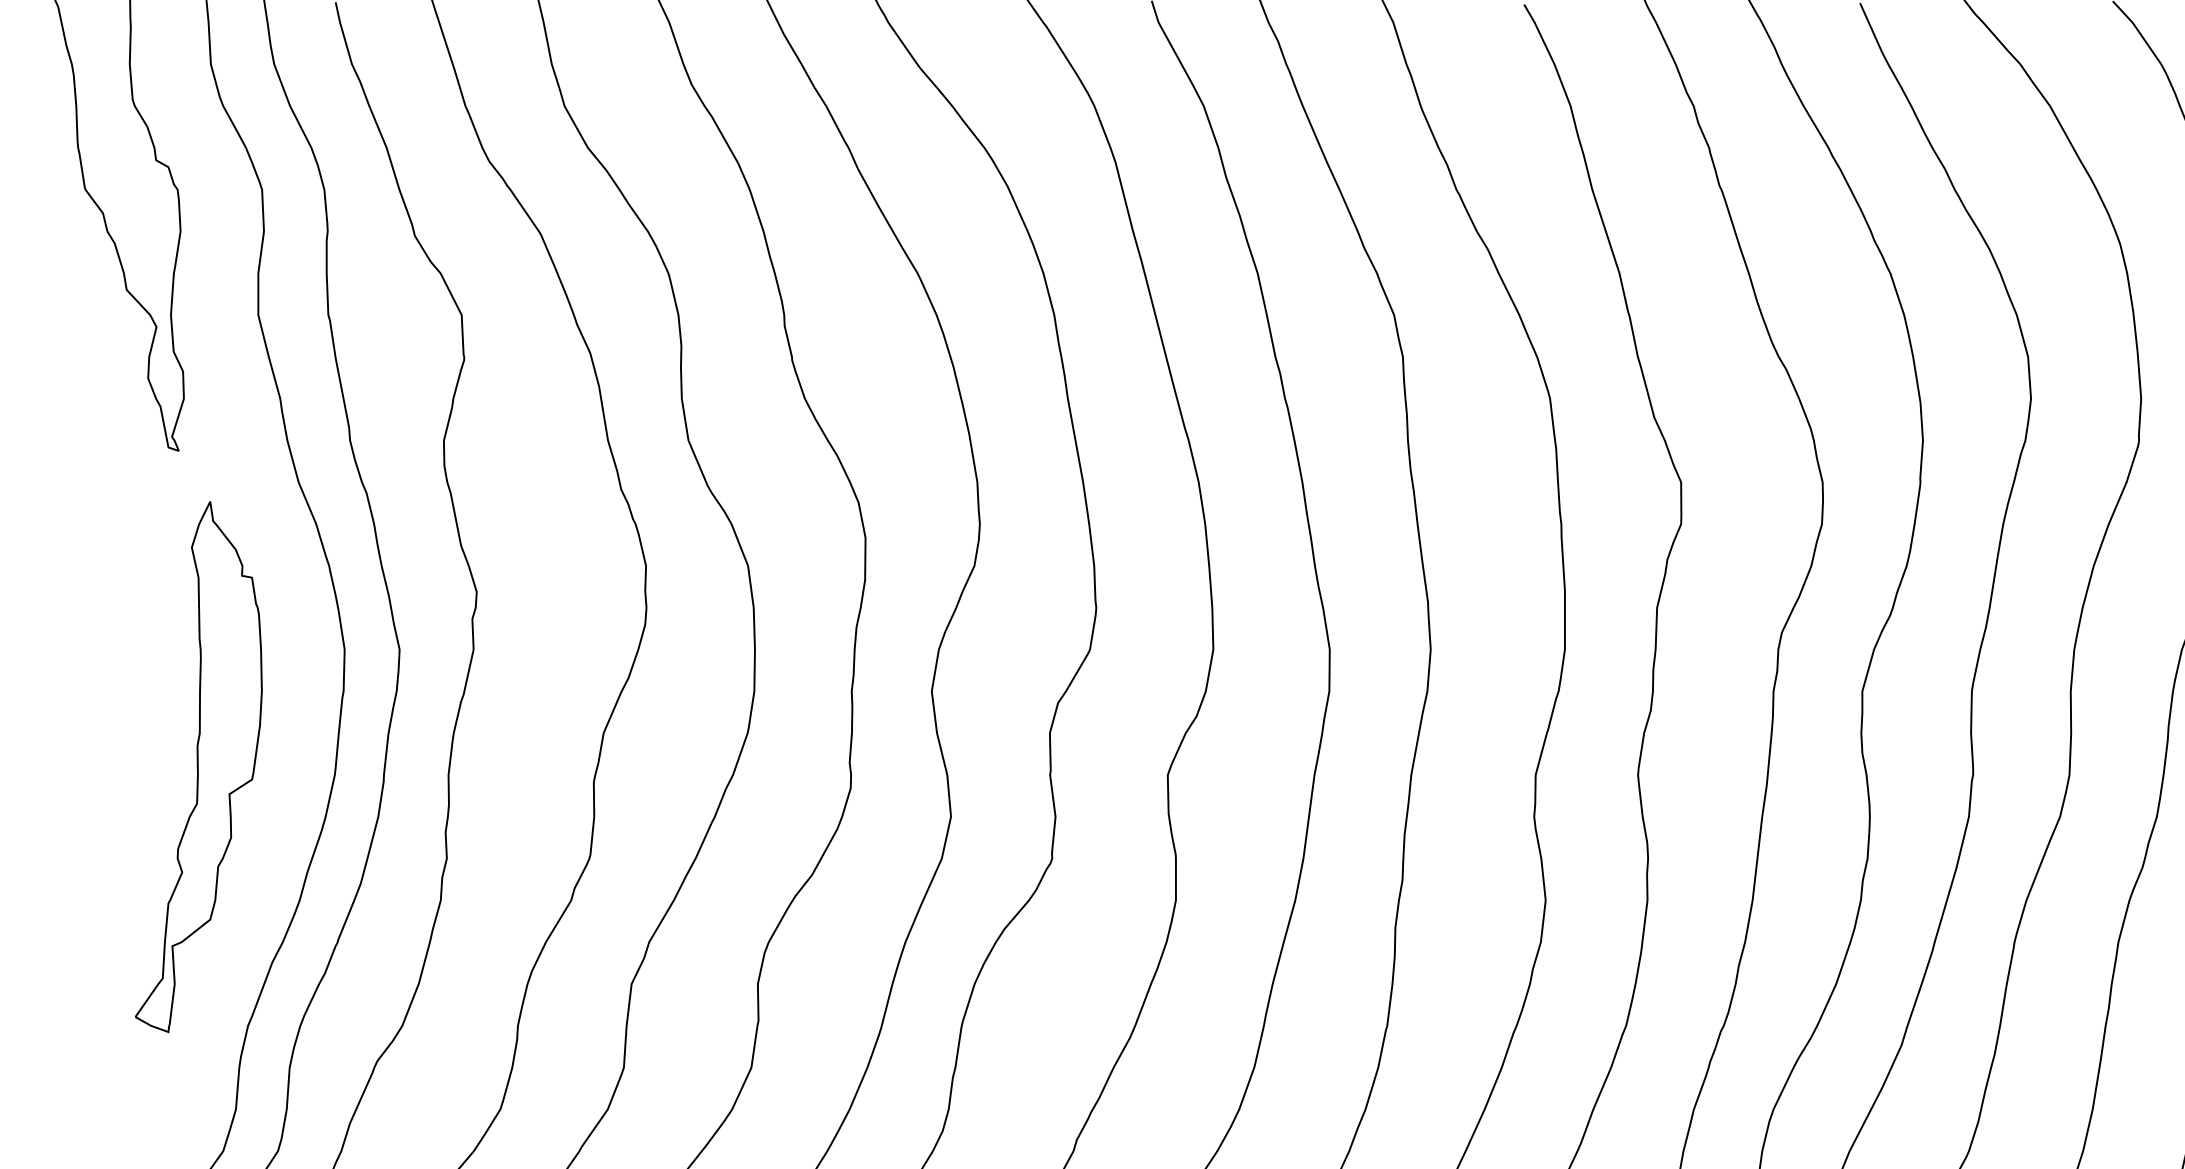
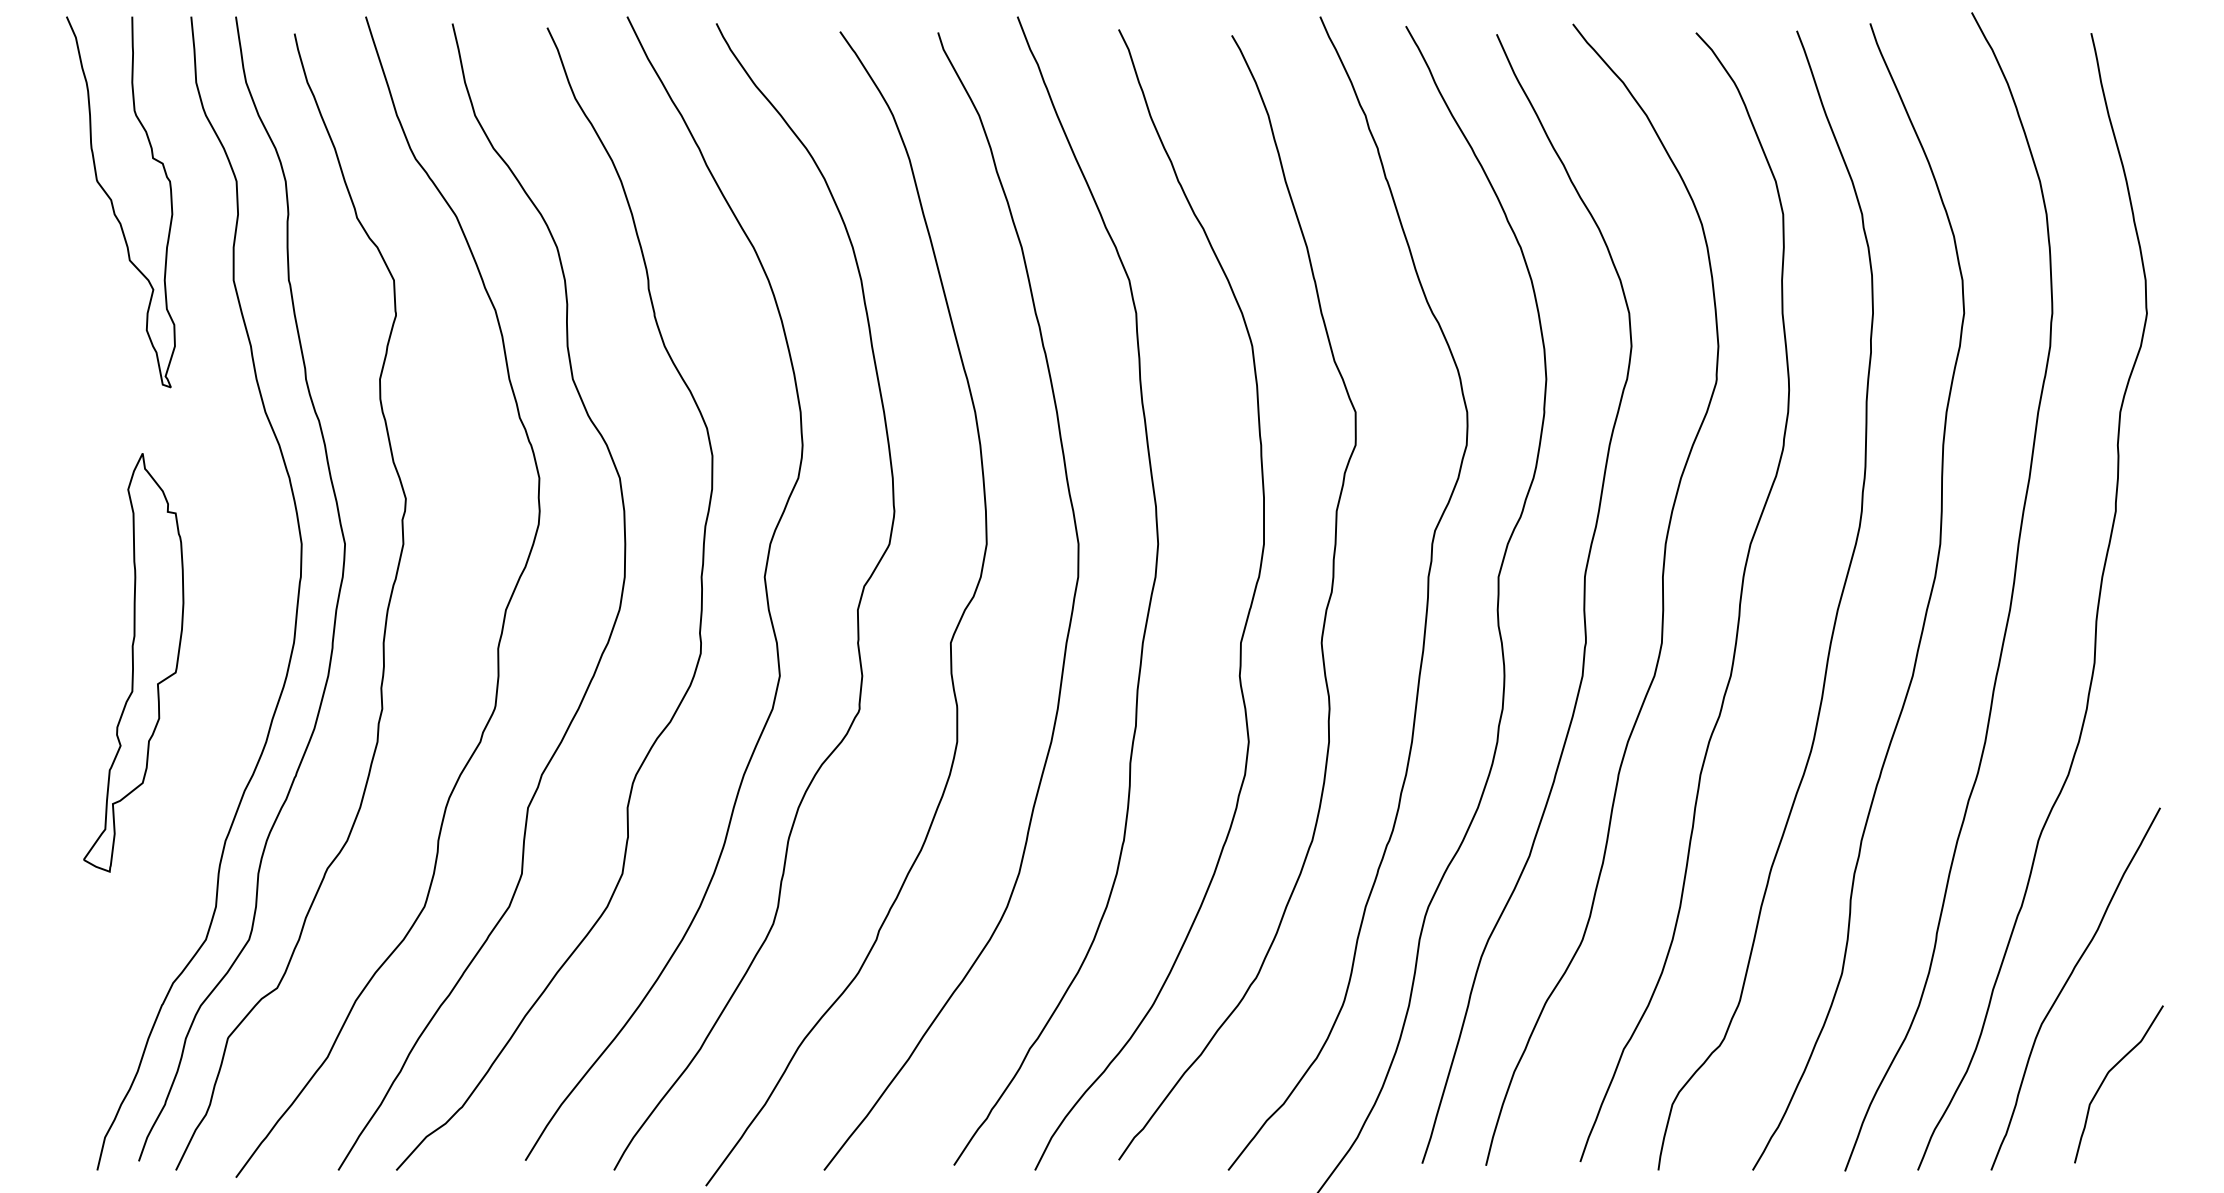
part: (198, 766) -> (133, 662), moved

